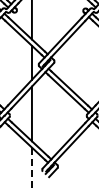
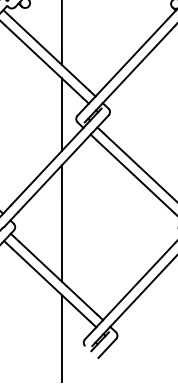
line: (31, 168) -> (60, 339), dashed -> solid

